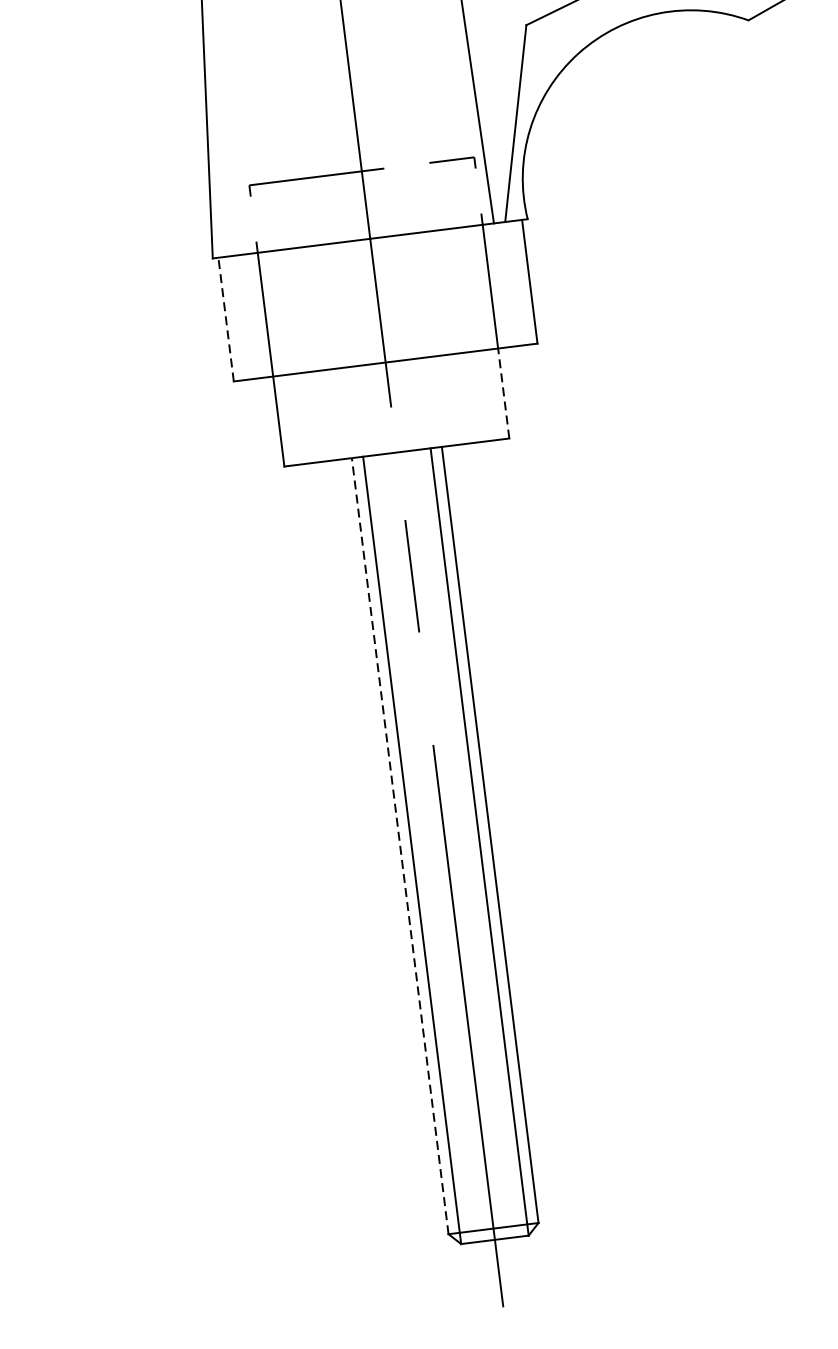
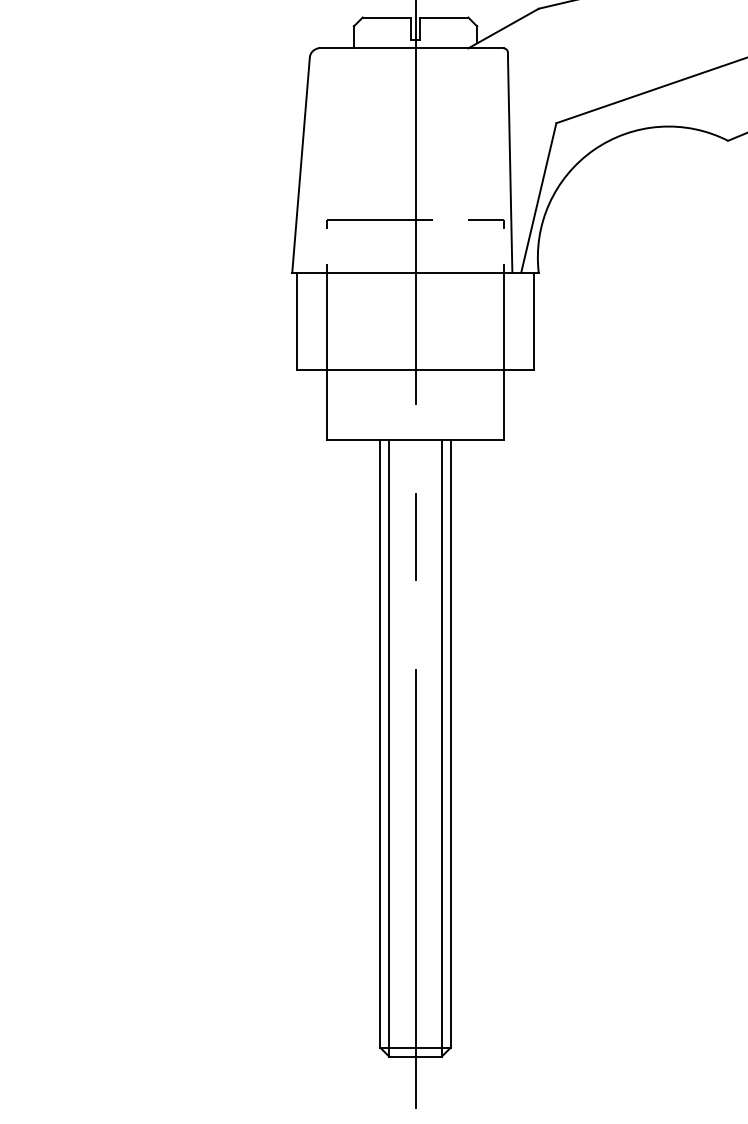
line: (225, 318) -> (296, 320), dashed -> solid
line: (503, 392) -> (503, 404), dashed -> solid
line: (400, 845) -> (380, 743), dashed -> solid

